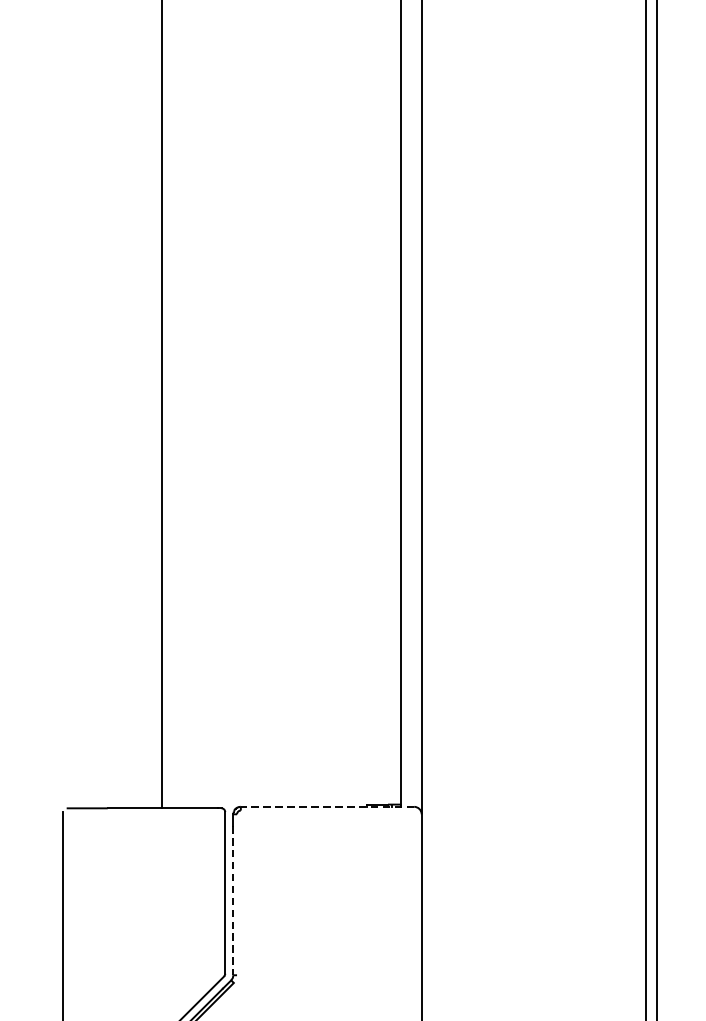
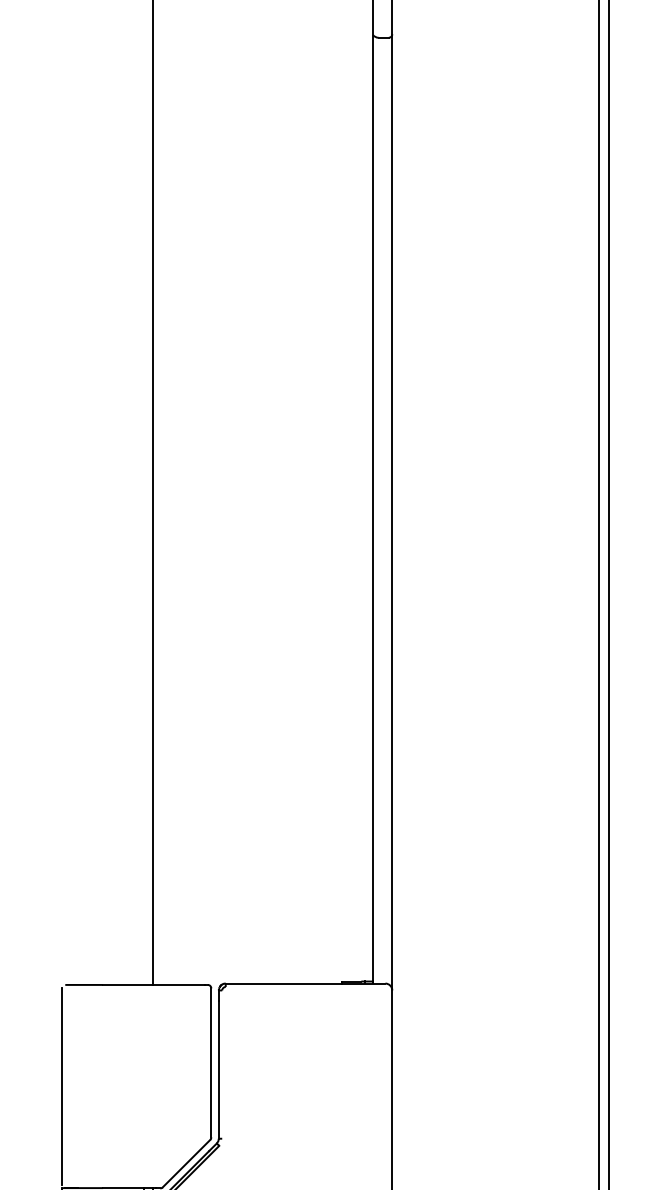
line: (327, 806) -> (305, 983), dashed -> solid
line: (233, 900) -> (218, 1069), dashed -> solid

